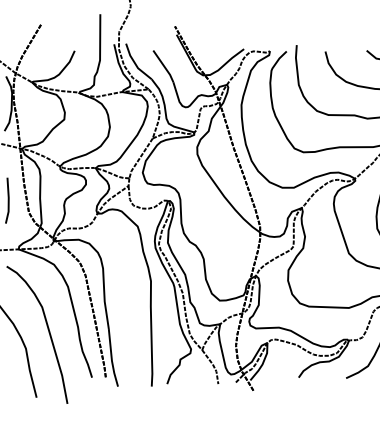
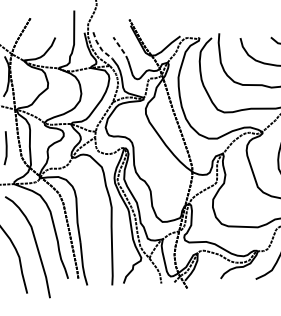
line: (135, 64) -> (100, 47), solid -> dashed
line: (164, 66) -> (121, 49), solid -> dashed

